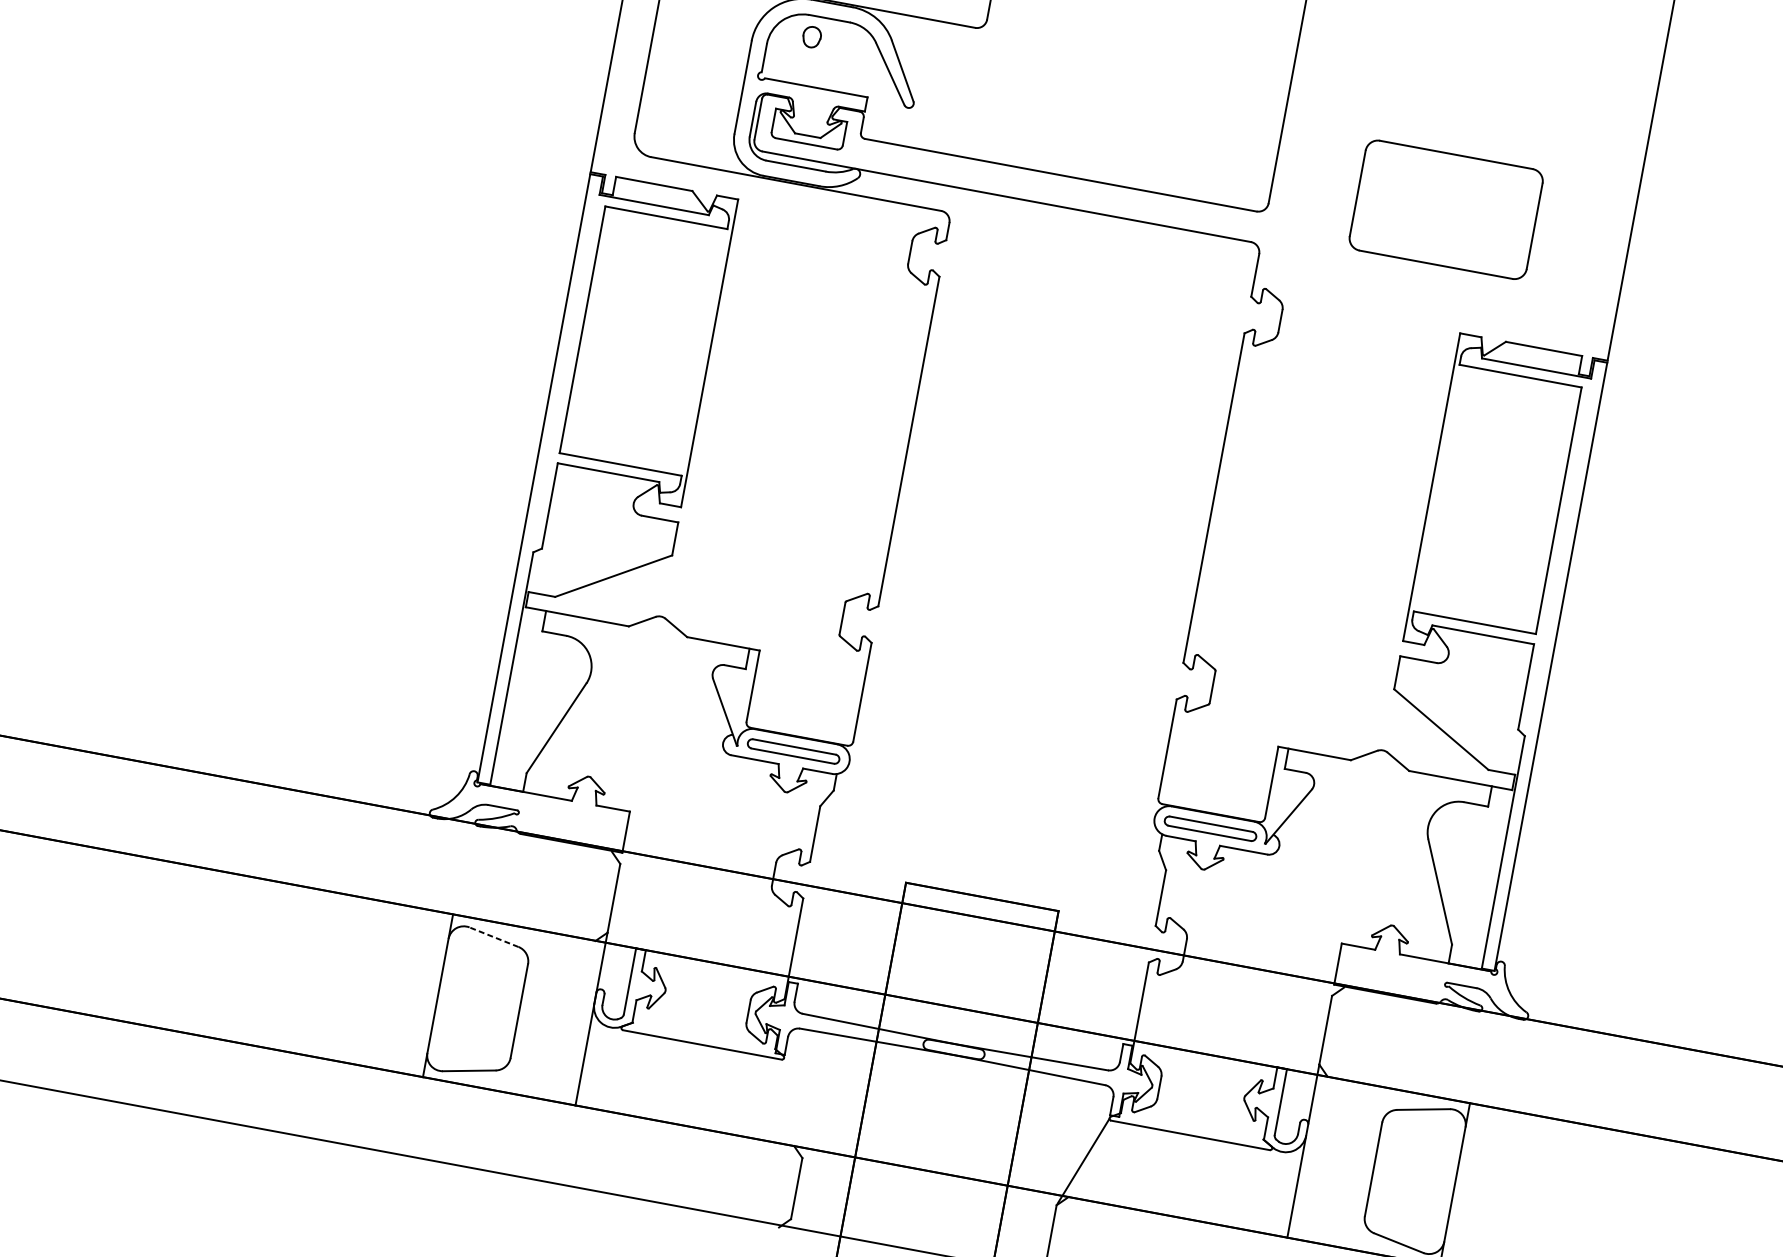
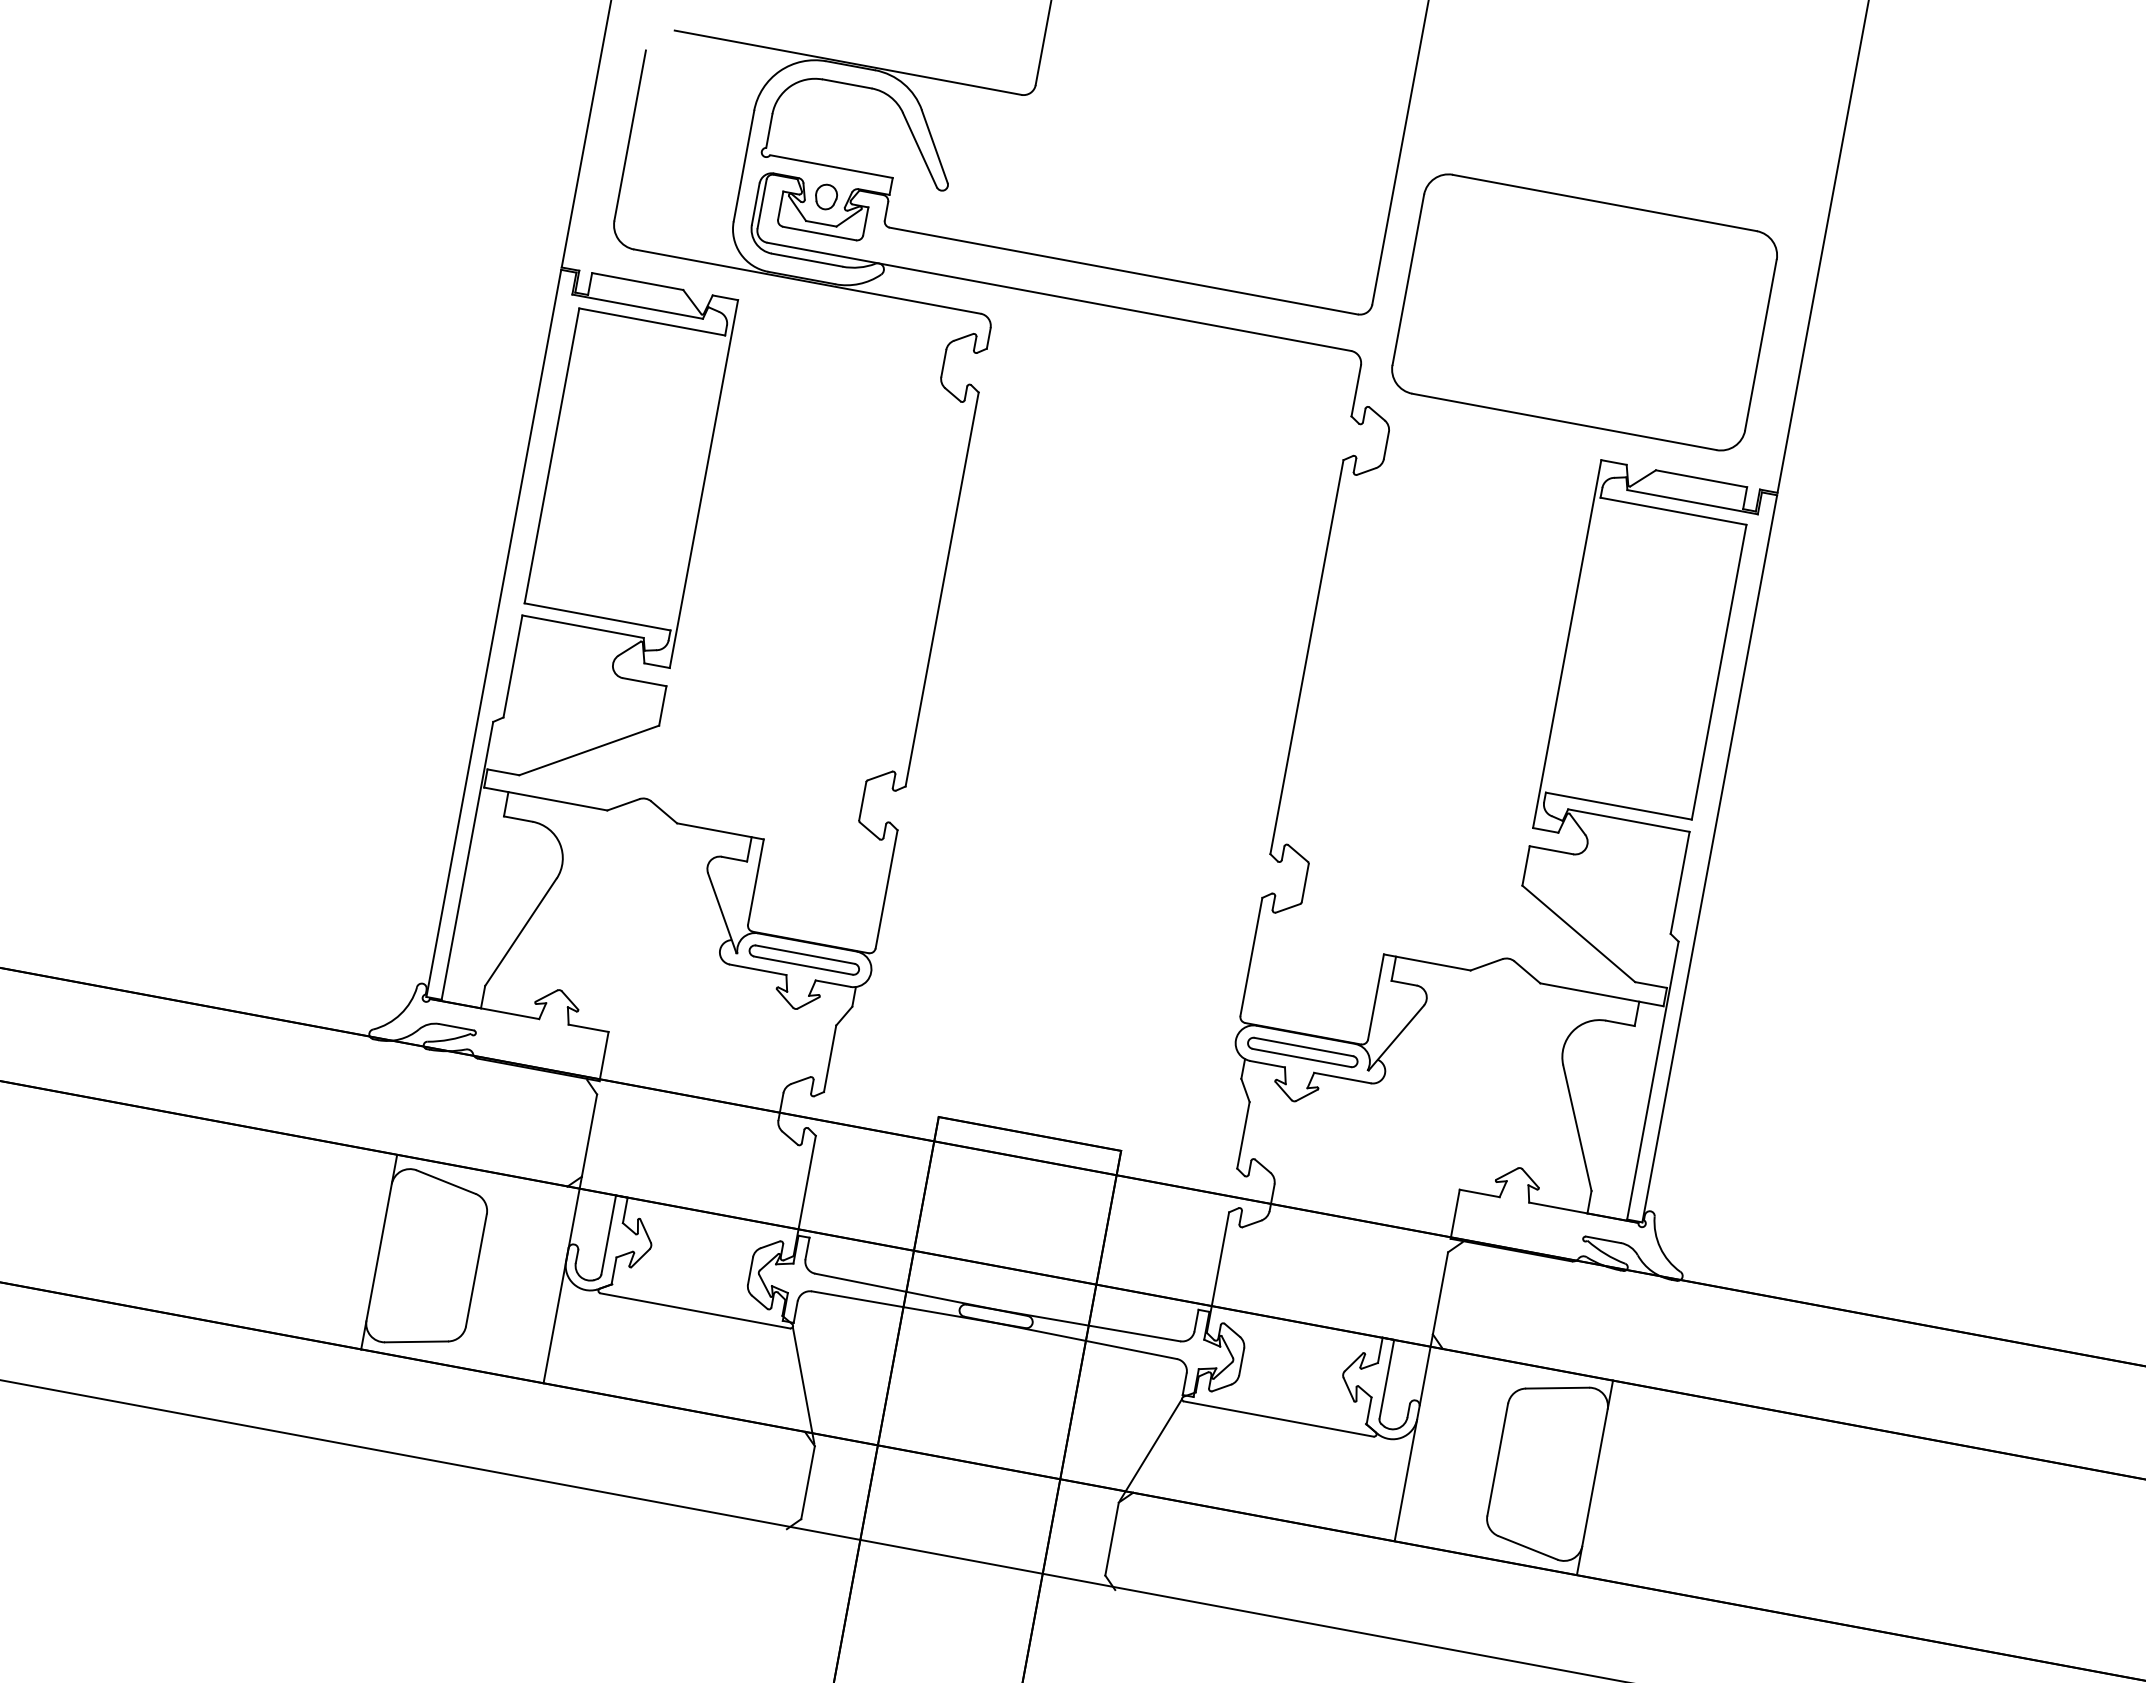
part: (812, 36) -> (826, 196), moved
part: (1446, 209) -> (1584, 312), size x1.67
line: (493, 936) -> (445, 1181), dashed -> solid
line: (792, 1107) -> (803, 1385), added

